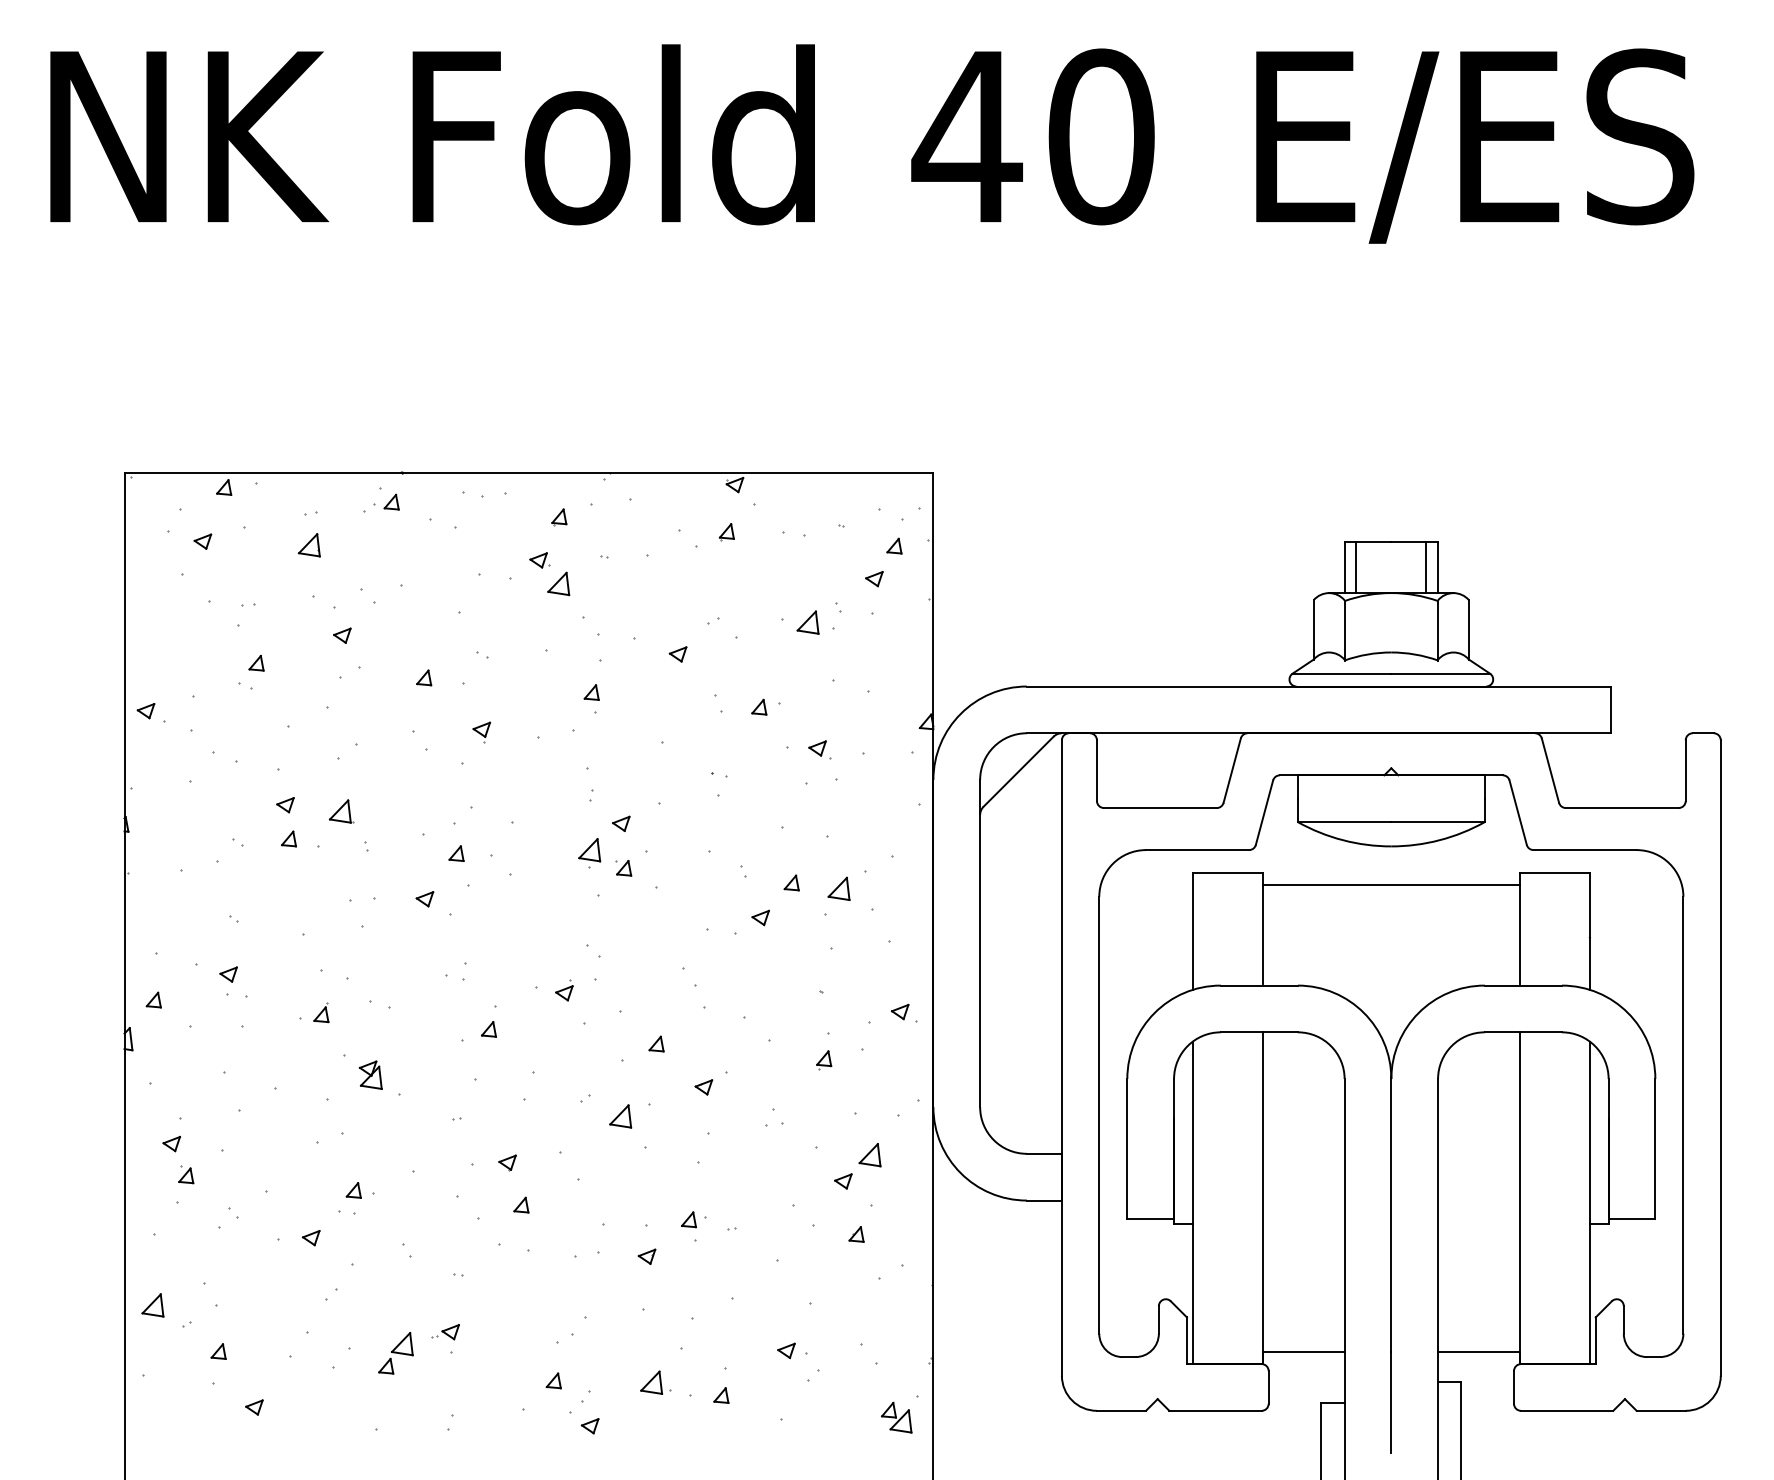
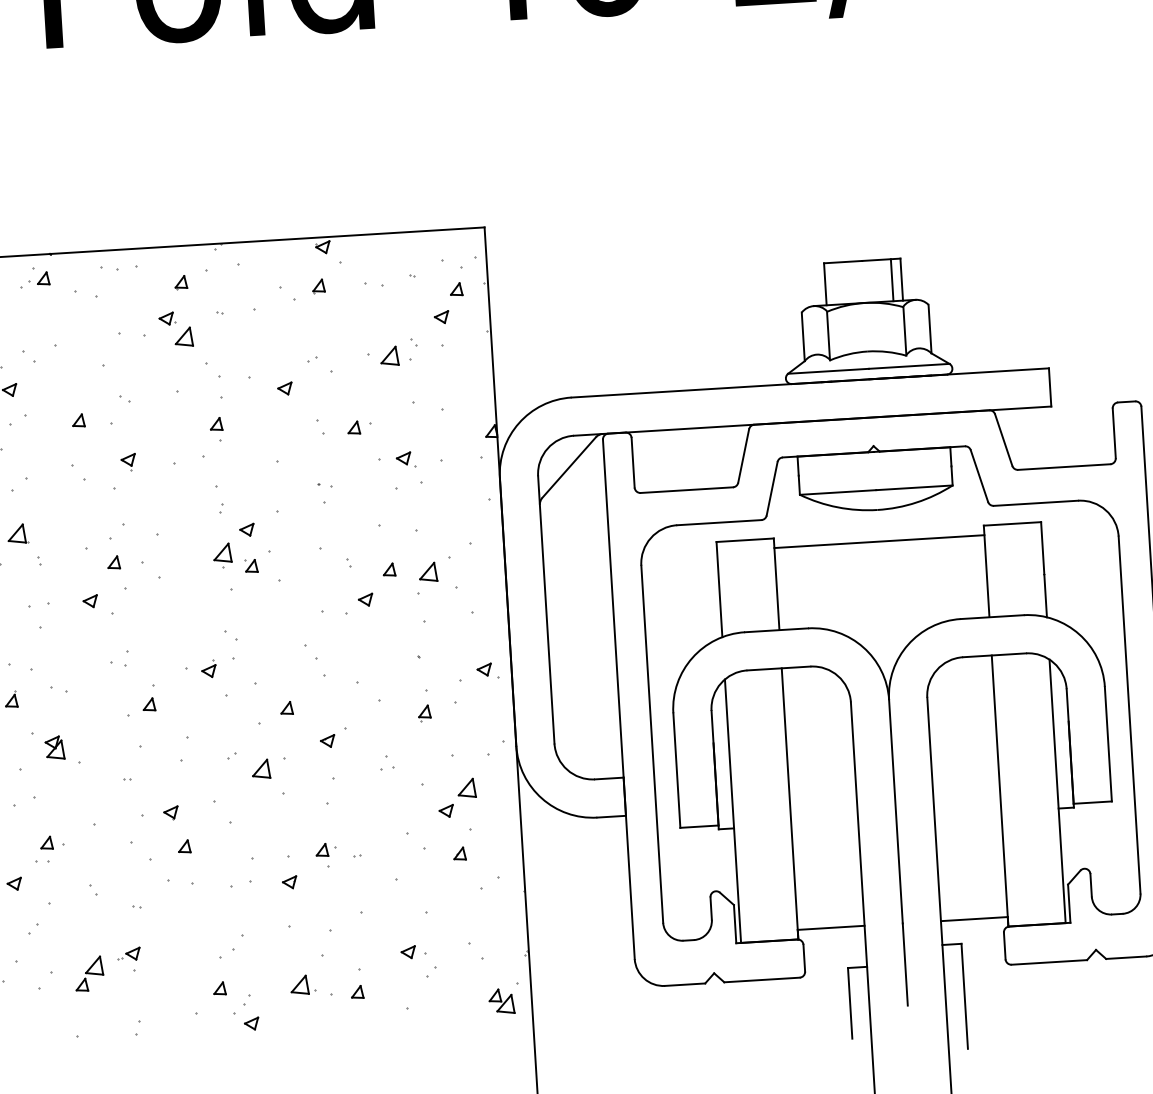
line: (1356, 567) -> (835, 283), removed

